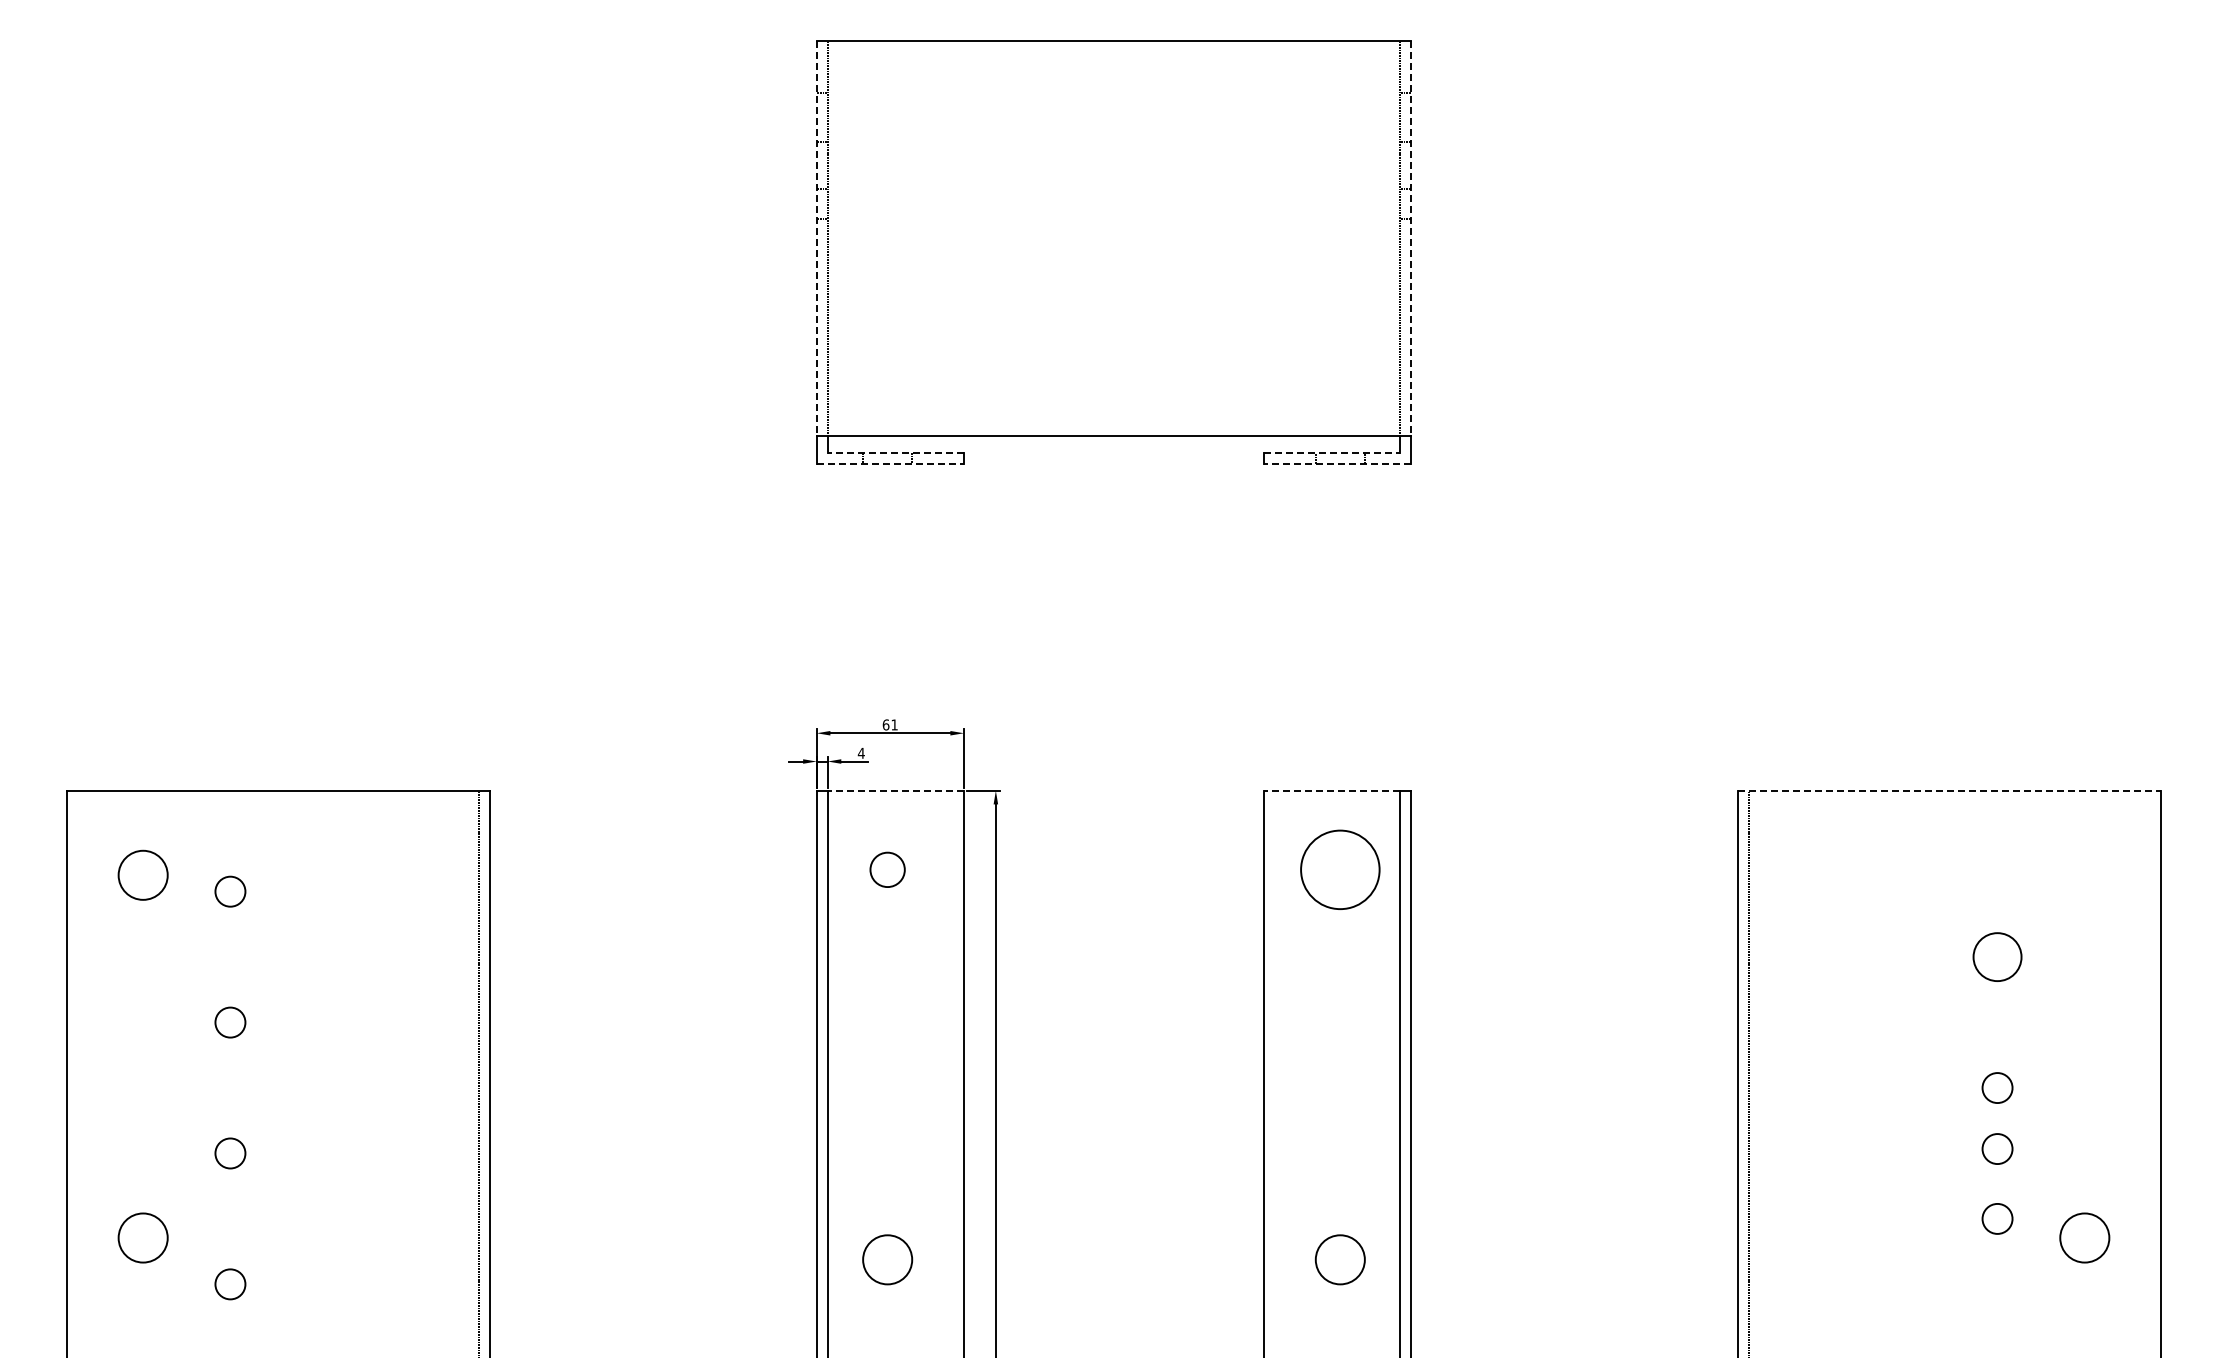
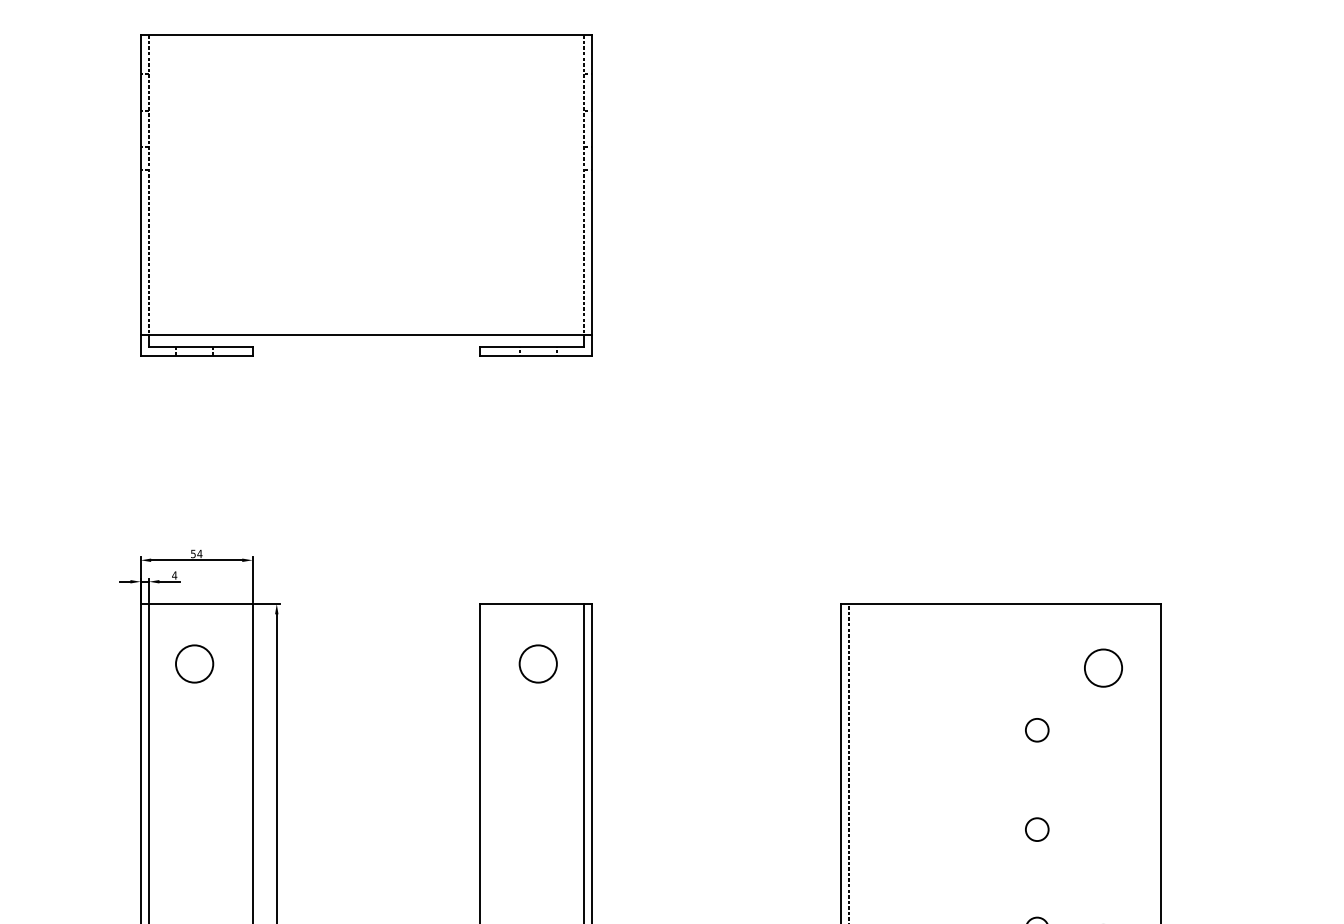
line: (816, 238) -> (140, 184), dashed -> solid
line: (1411, 238) -> (592, 184), dashed -> solid
line: (895, 452) -> (200, 347), dashed -> solid
line: (1332, 452) -> (532, 347), dashed -> solid
line: (890, 463) -> (196, 355), dashed -> solid
line: (1337, 463) -> (536, 355), dashed -> solid
text: (890, 724) -> (196, 553), 61 -> 54
line: (895, 790) -> (200, 603), dashed -> solid
line: (1331, 790) -> (531, 603), dashed -> solid
line: (1950, 790) -> (1001, 603), dashed -> solid
circle: (887, 869) -> (194, 663), size x1.43
circle: (1339, 869) -> (537, 663), size x0.62
circle: (2084, 874) -> (1103, 667), added
circle: (1997, 957) -> (1037, 730), size x0.62
circle: (1997, 1148) -> (1037, 875), removed

